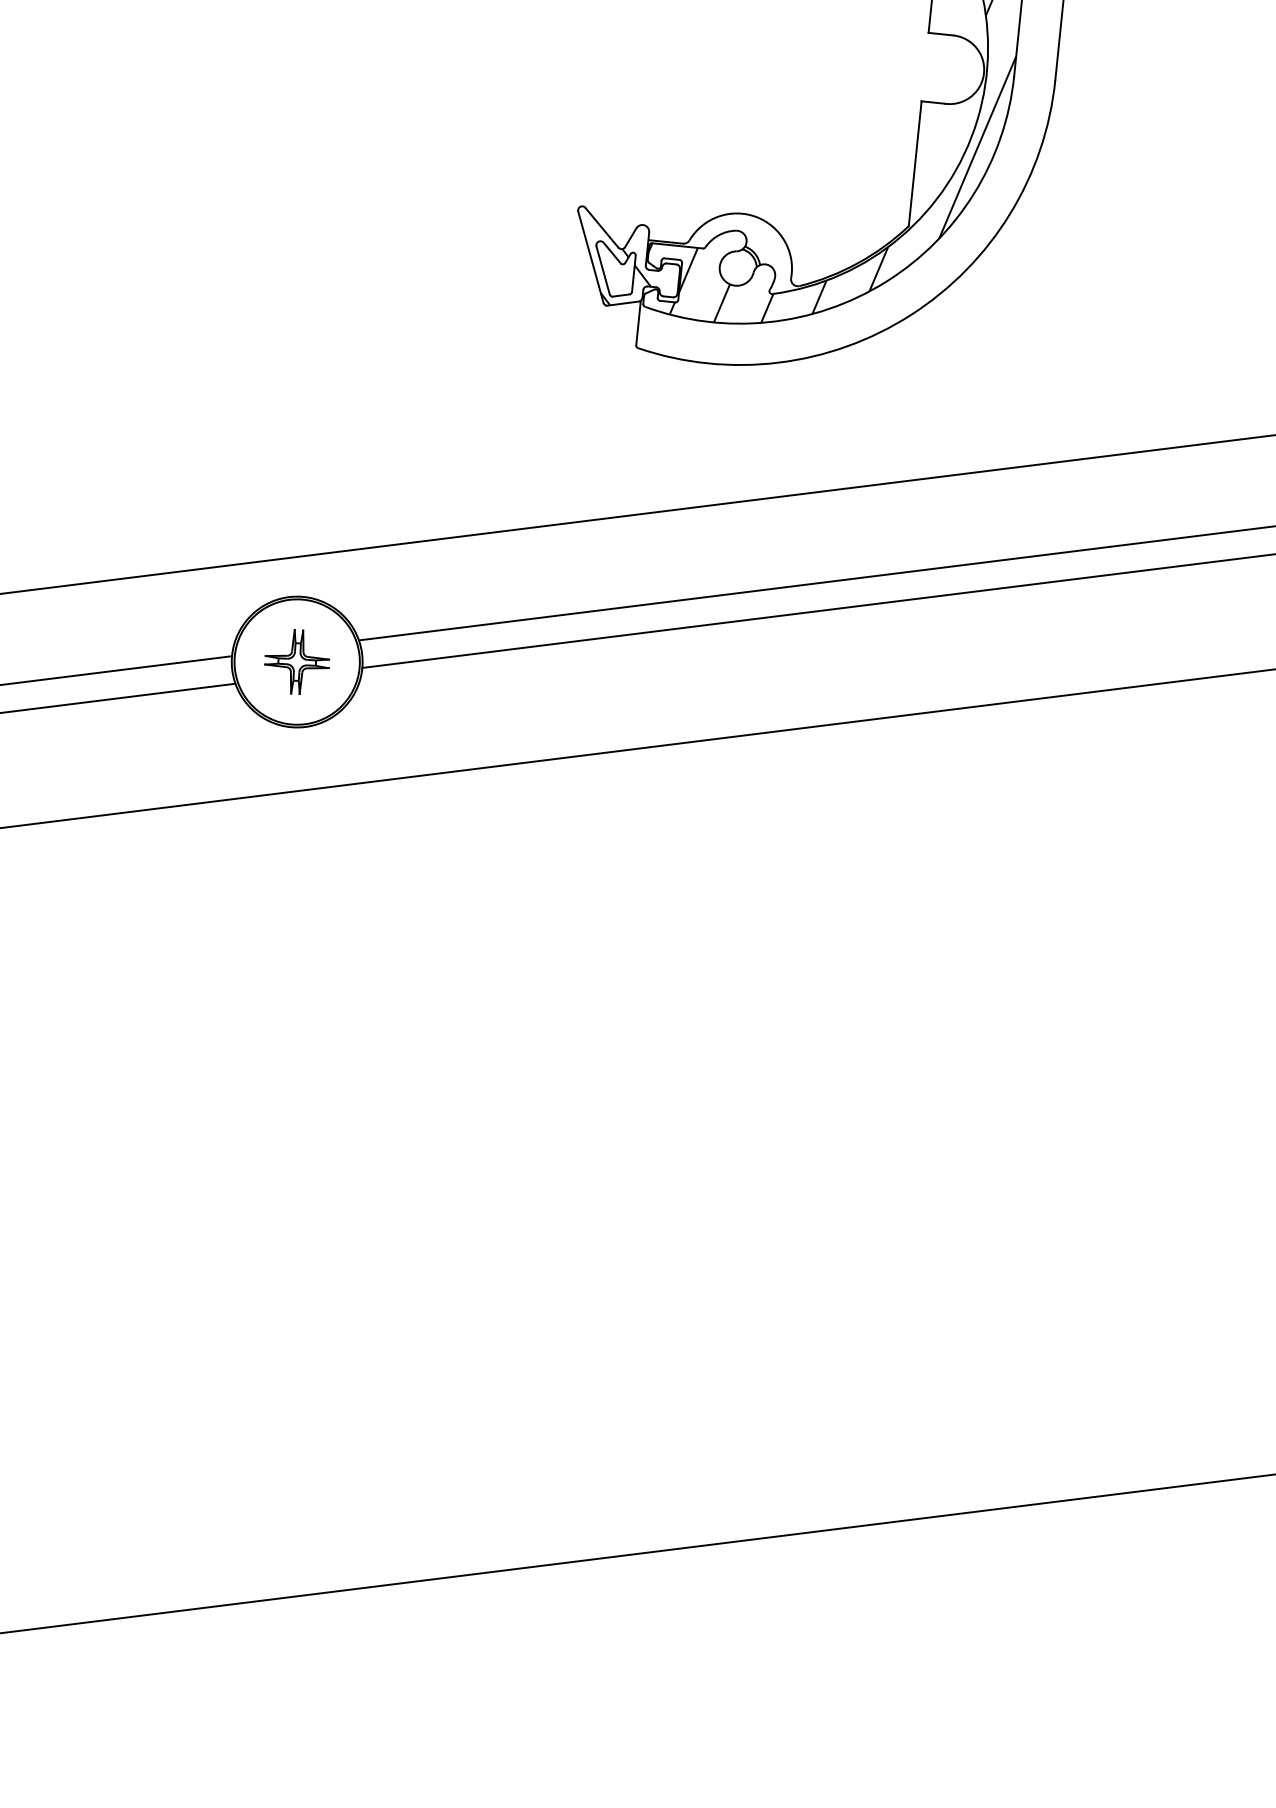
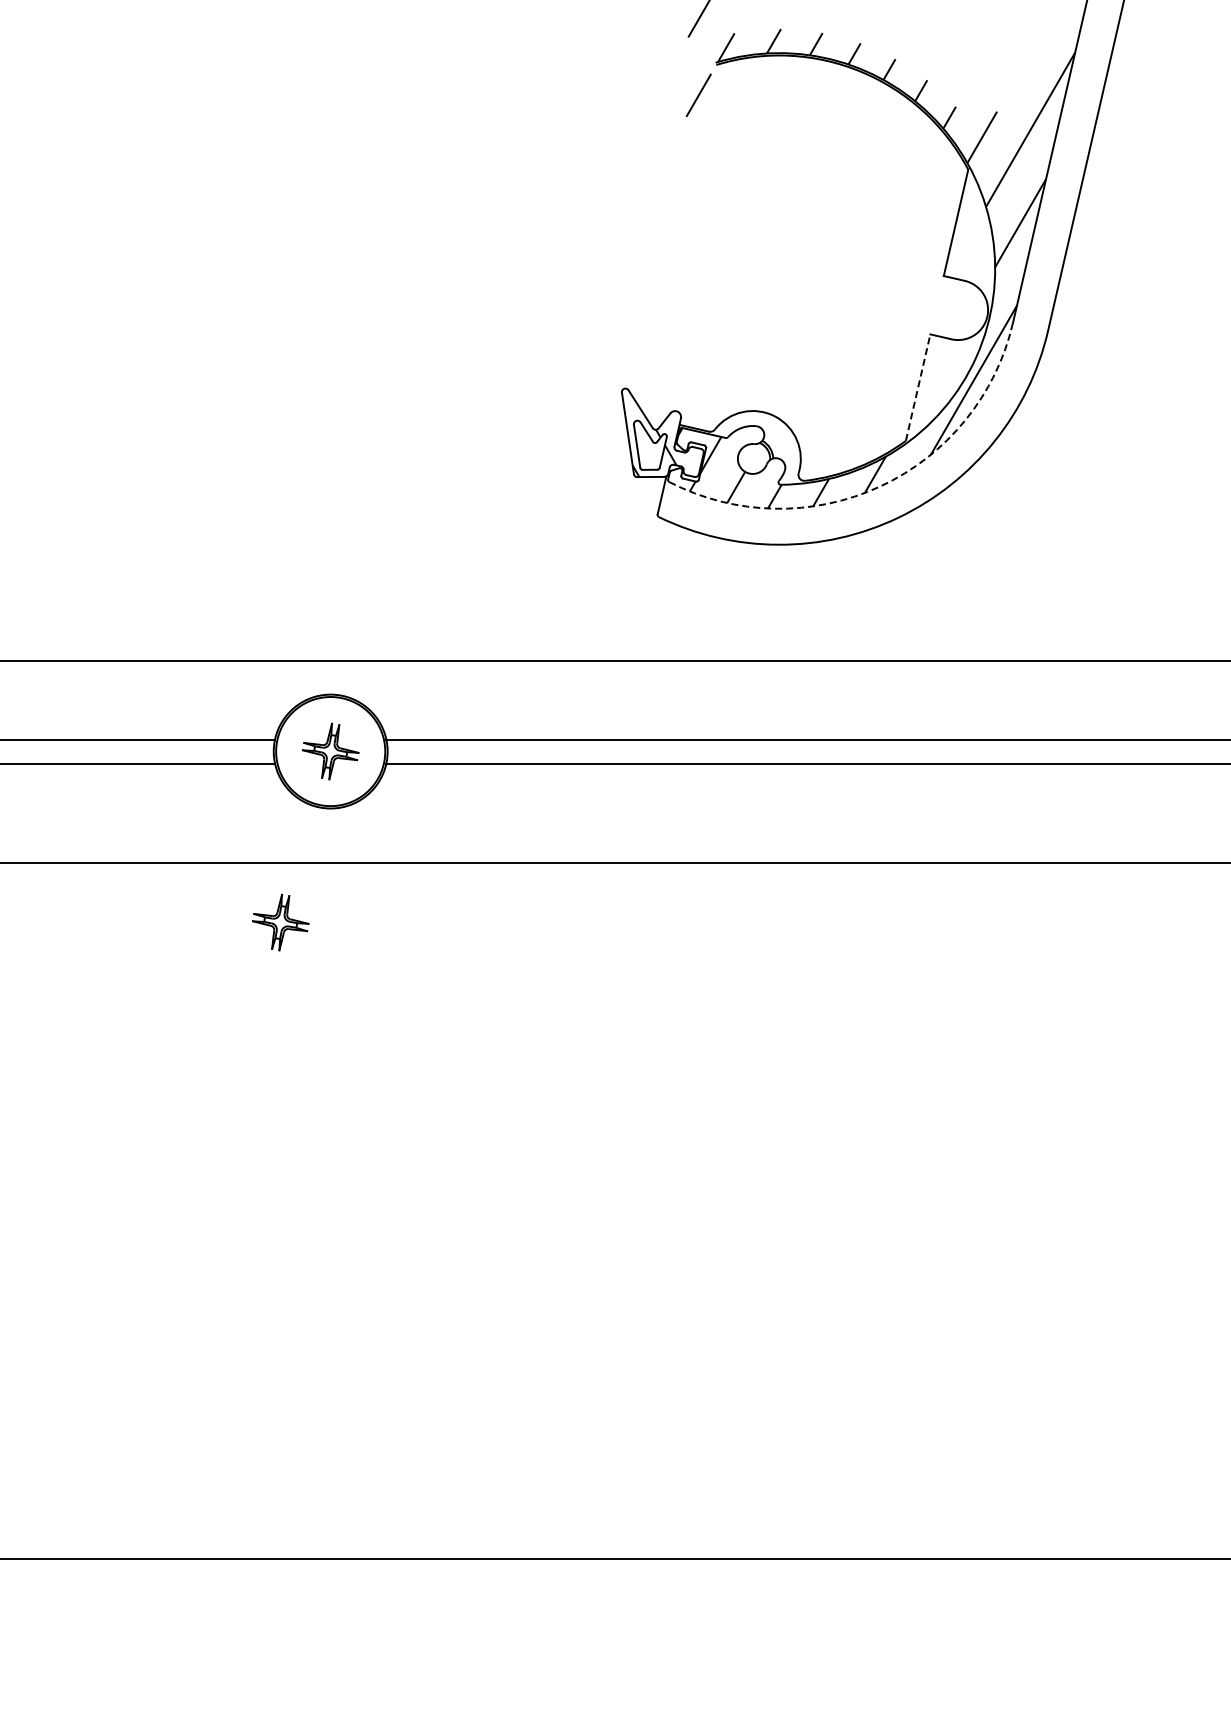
line: (915, 163) -> (918, 387), solid -> dashed
arc: (886, 281) -> (880, 486), solid -> dashed
part: (264, 864) -> (280, 922), added

